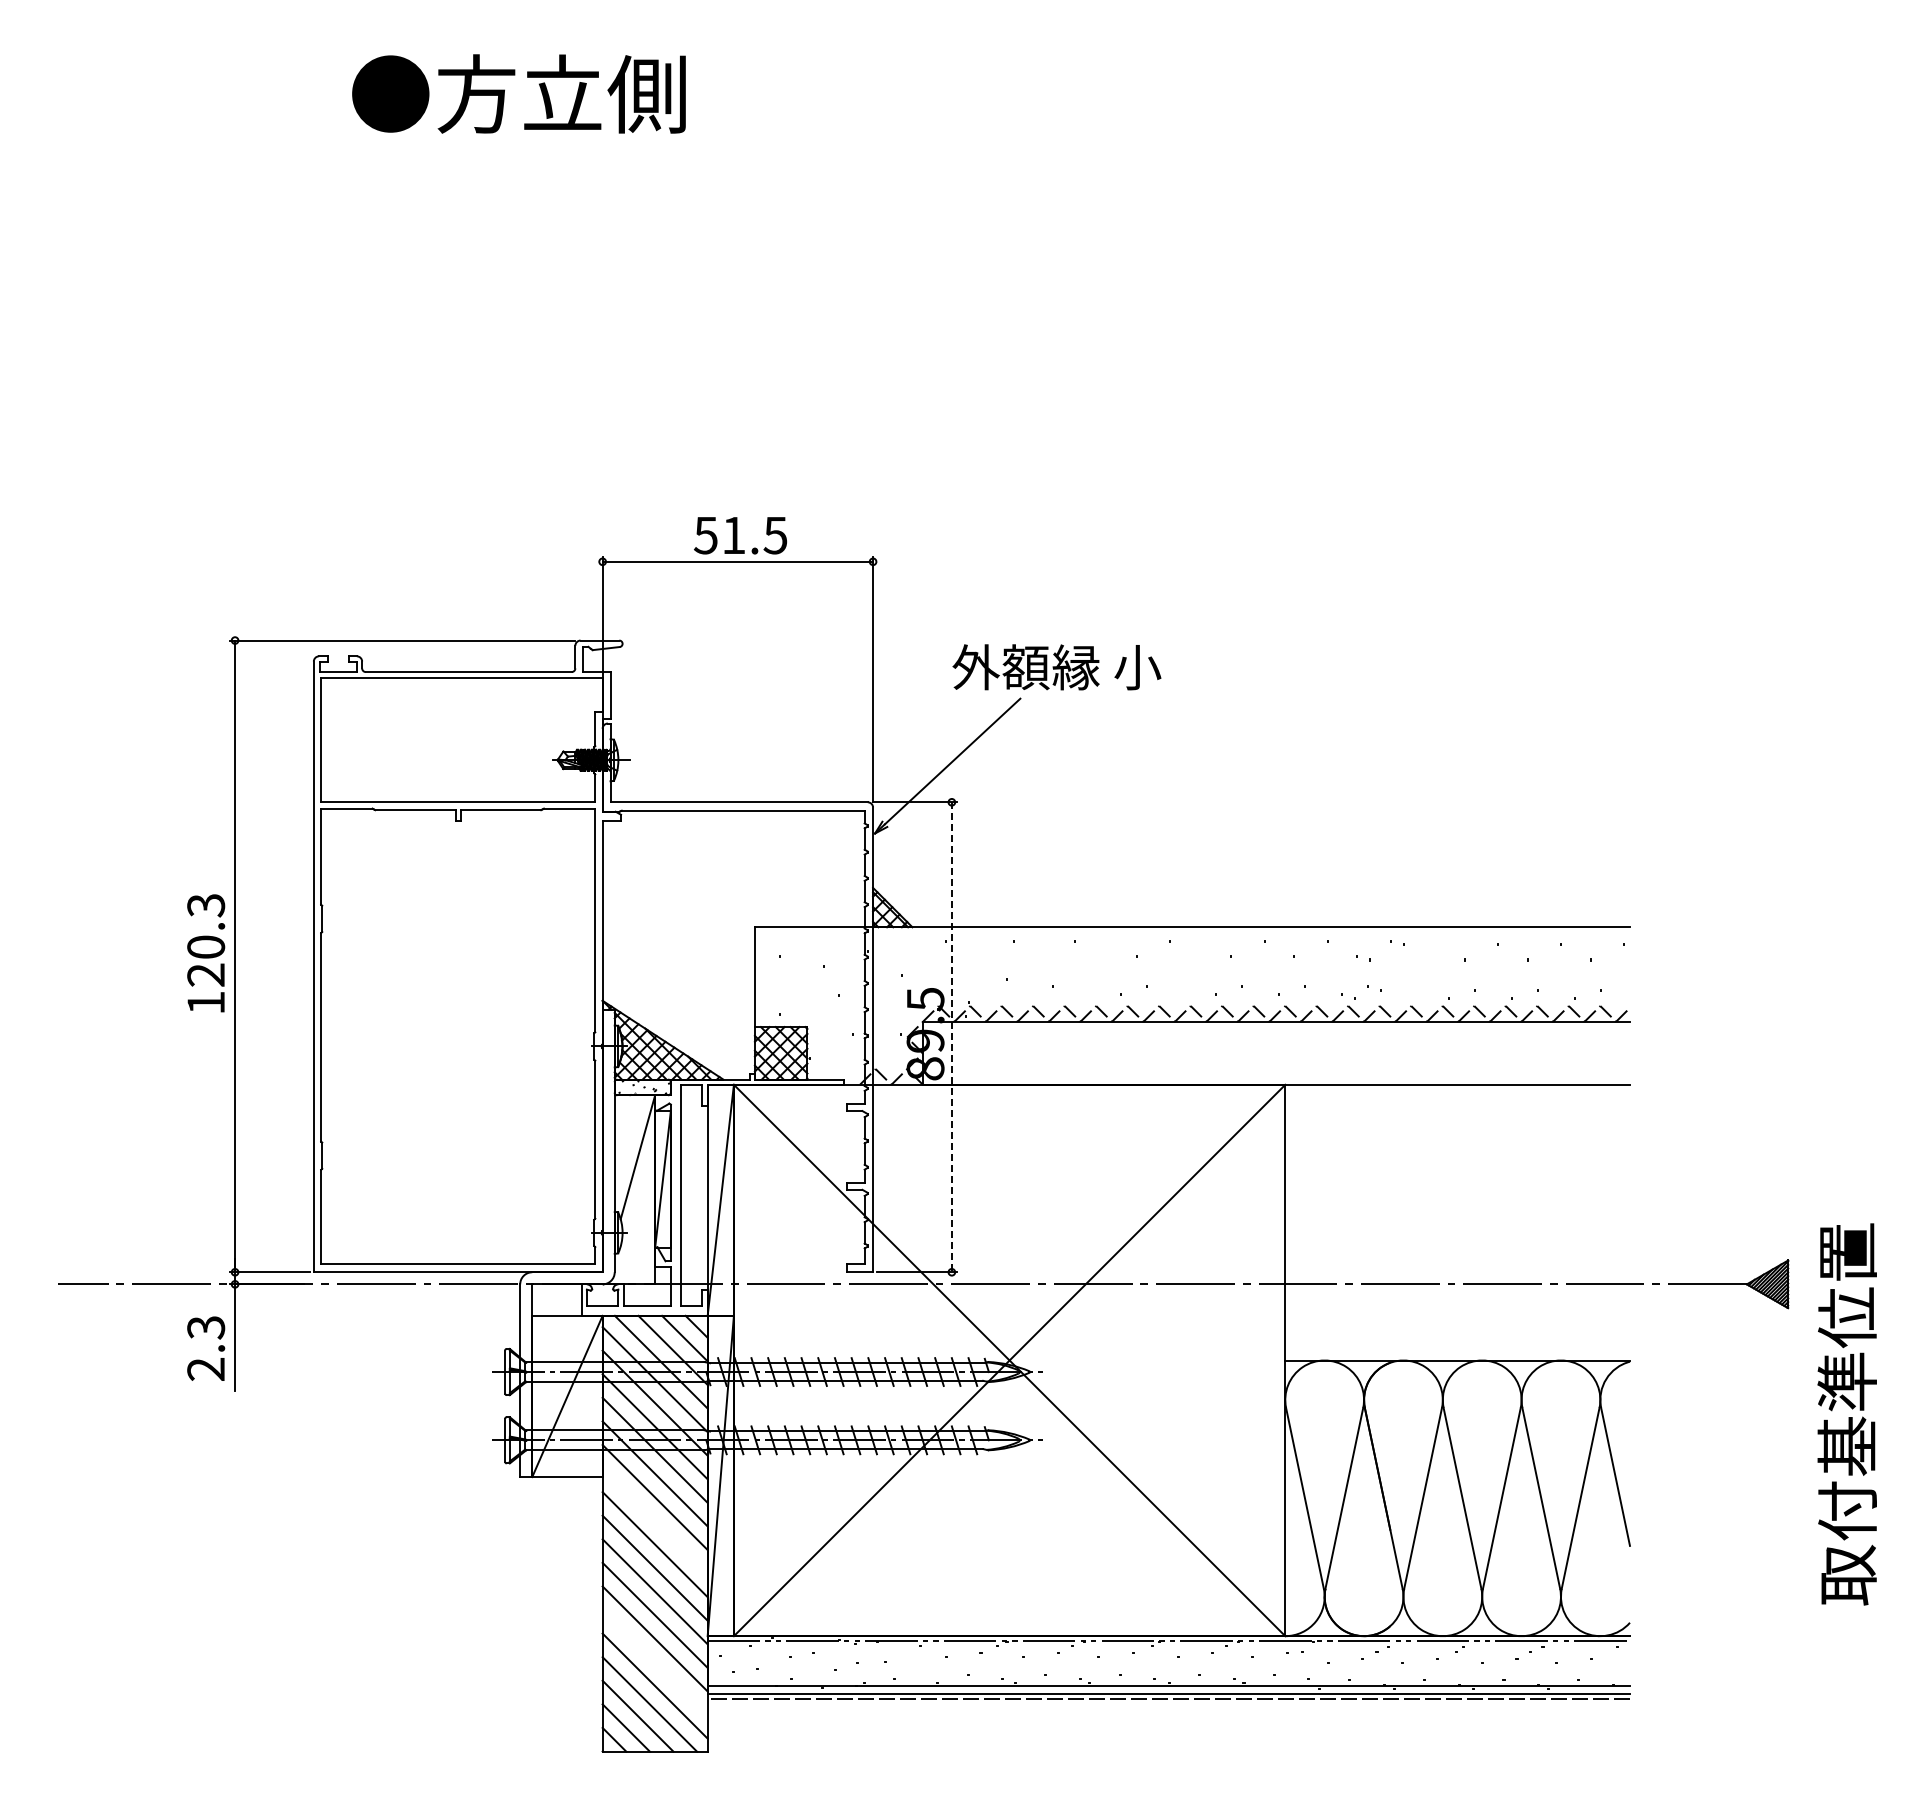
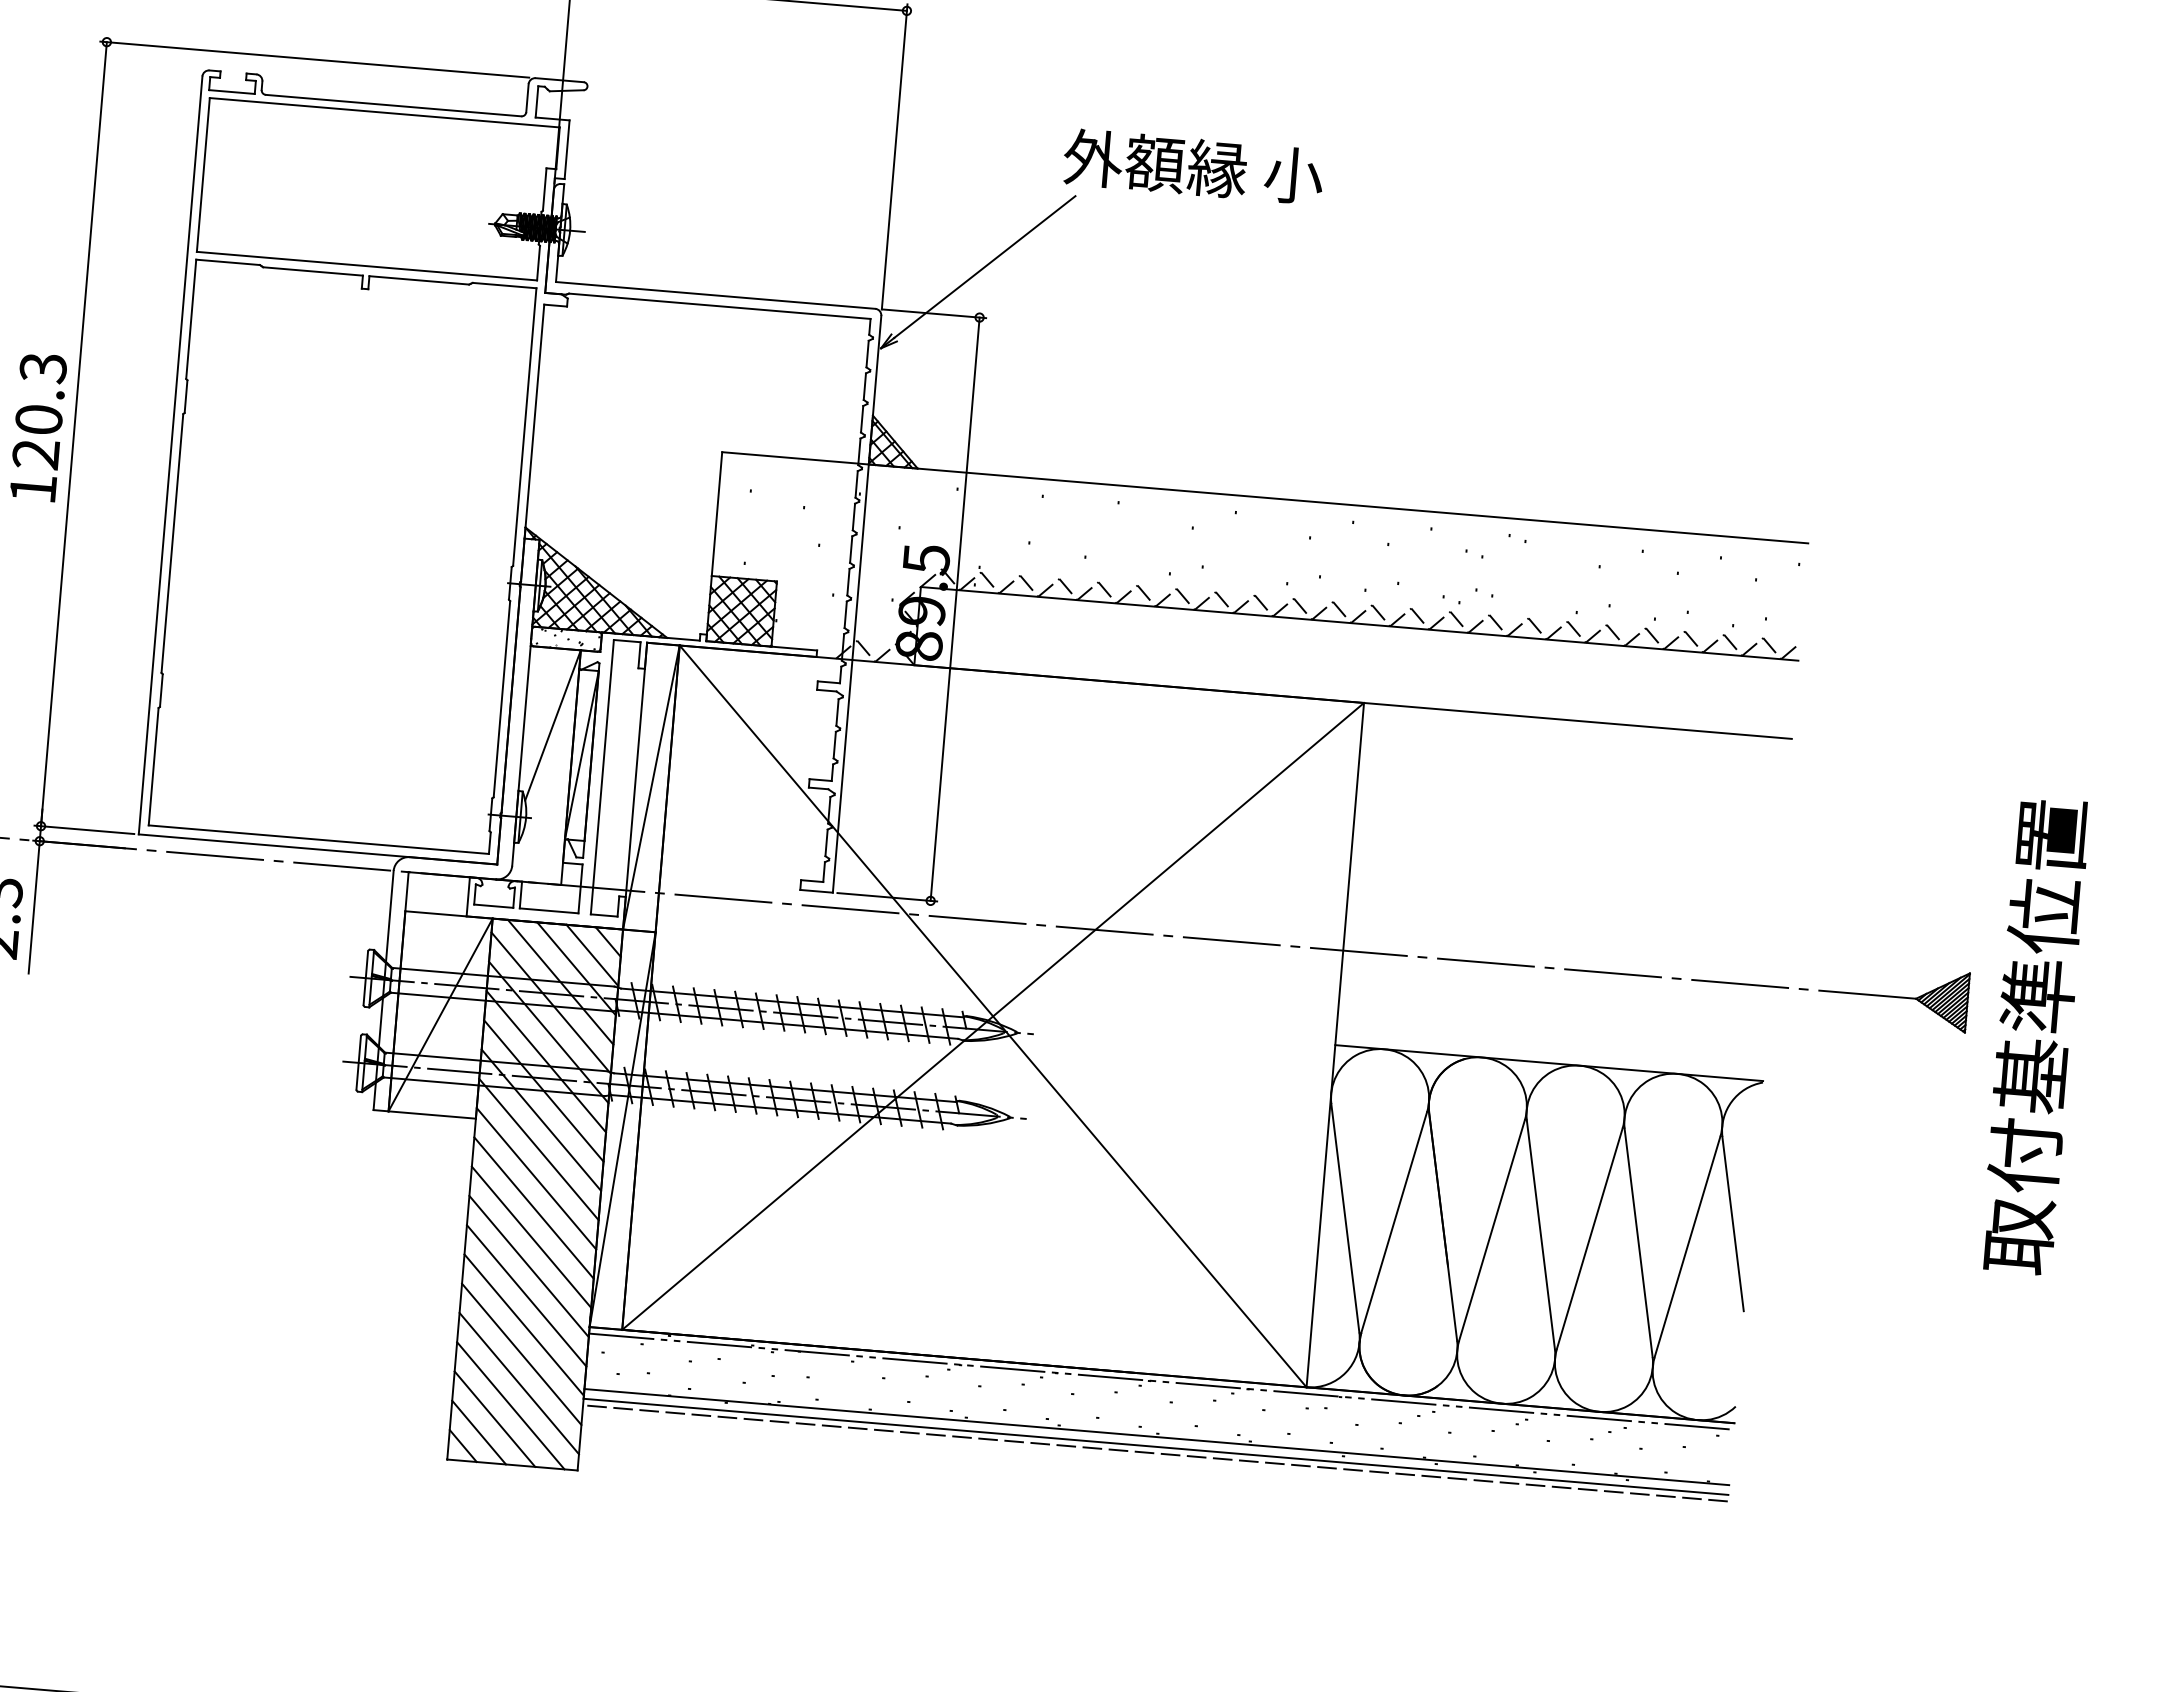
text: (1056, 667) -> (1193, 167), moved
line: (951, 1037) -> (954, 609), dashed -> solid
text: (1846, 1414) -> (2033, 1036), moved
line: (654, 1520) -> (535, 1177), added
line: (654, 1662) -> (520, 1354), added

